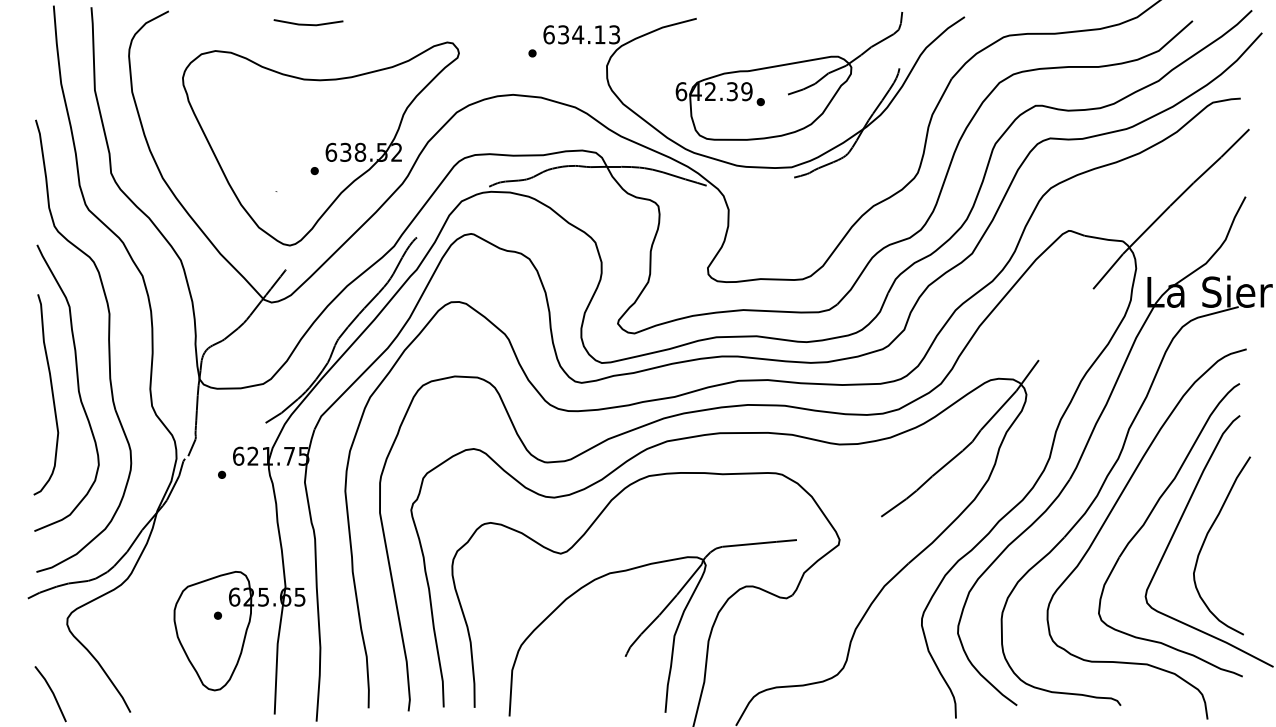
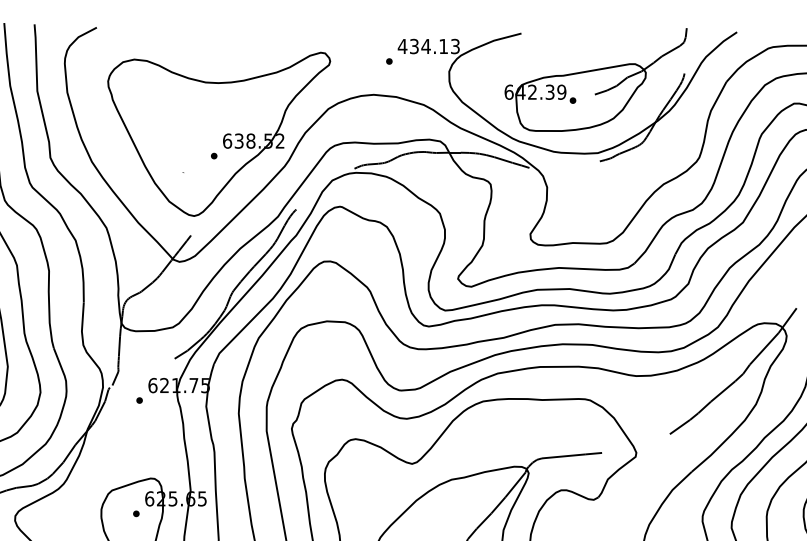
line: (308, 24) -> (209, 38), removed
text: (549, 34) -> (403, 46), 634.13 -> 434.13

